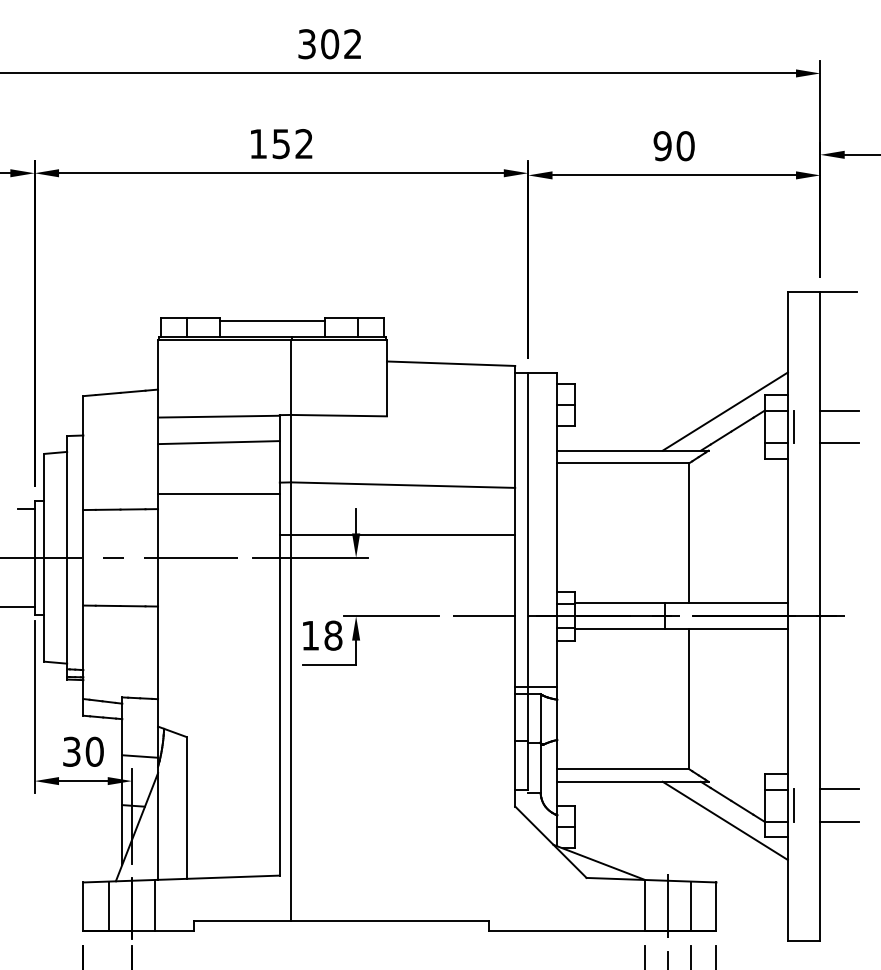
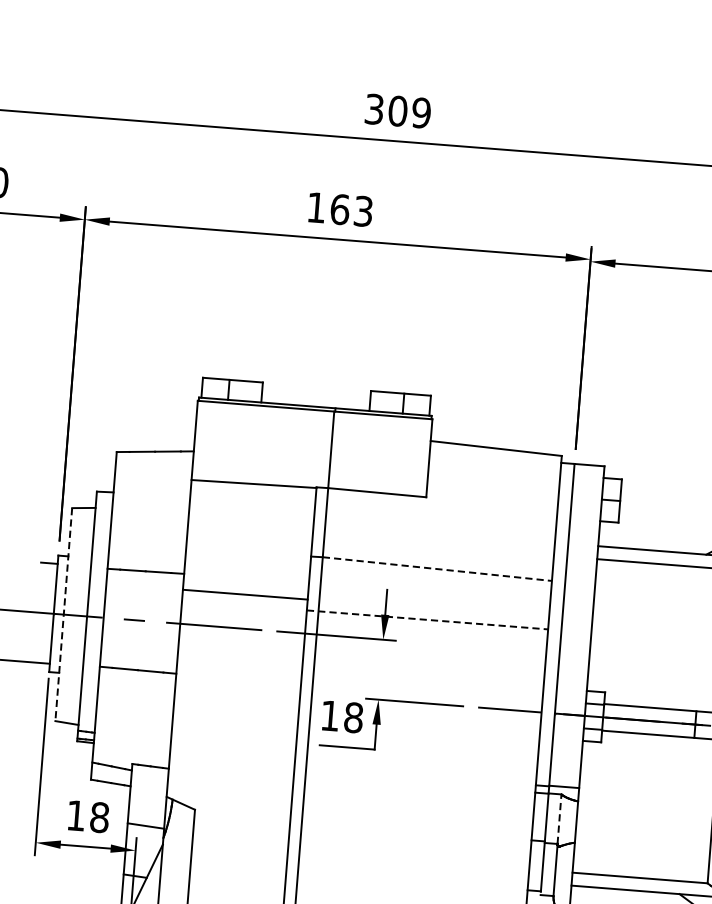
text: (352, 44) -> (420, 113), 302 -> 309
text: (292, 144) -> (351, 210), 152 -> 163
line: (272, 320) -> (316, 389), removed
line: (218, 442) -> (251, 510), removed
line: (403, 485) -> (437, 569), solid -> dashed
line: (218, 493) -> (244, 594), moved
line: (397, 535) -> (427, 620), solid -> dashed
line: (44, 557) -> (63, 614), solid -> dashed
line: (540, 717) -> (559, 818), solid -> dashed
text: (83, 751) -> (88, 816), 30 -> 18

